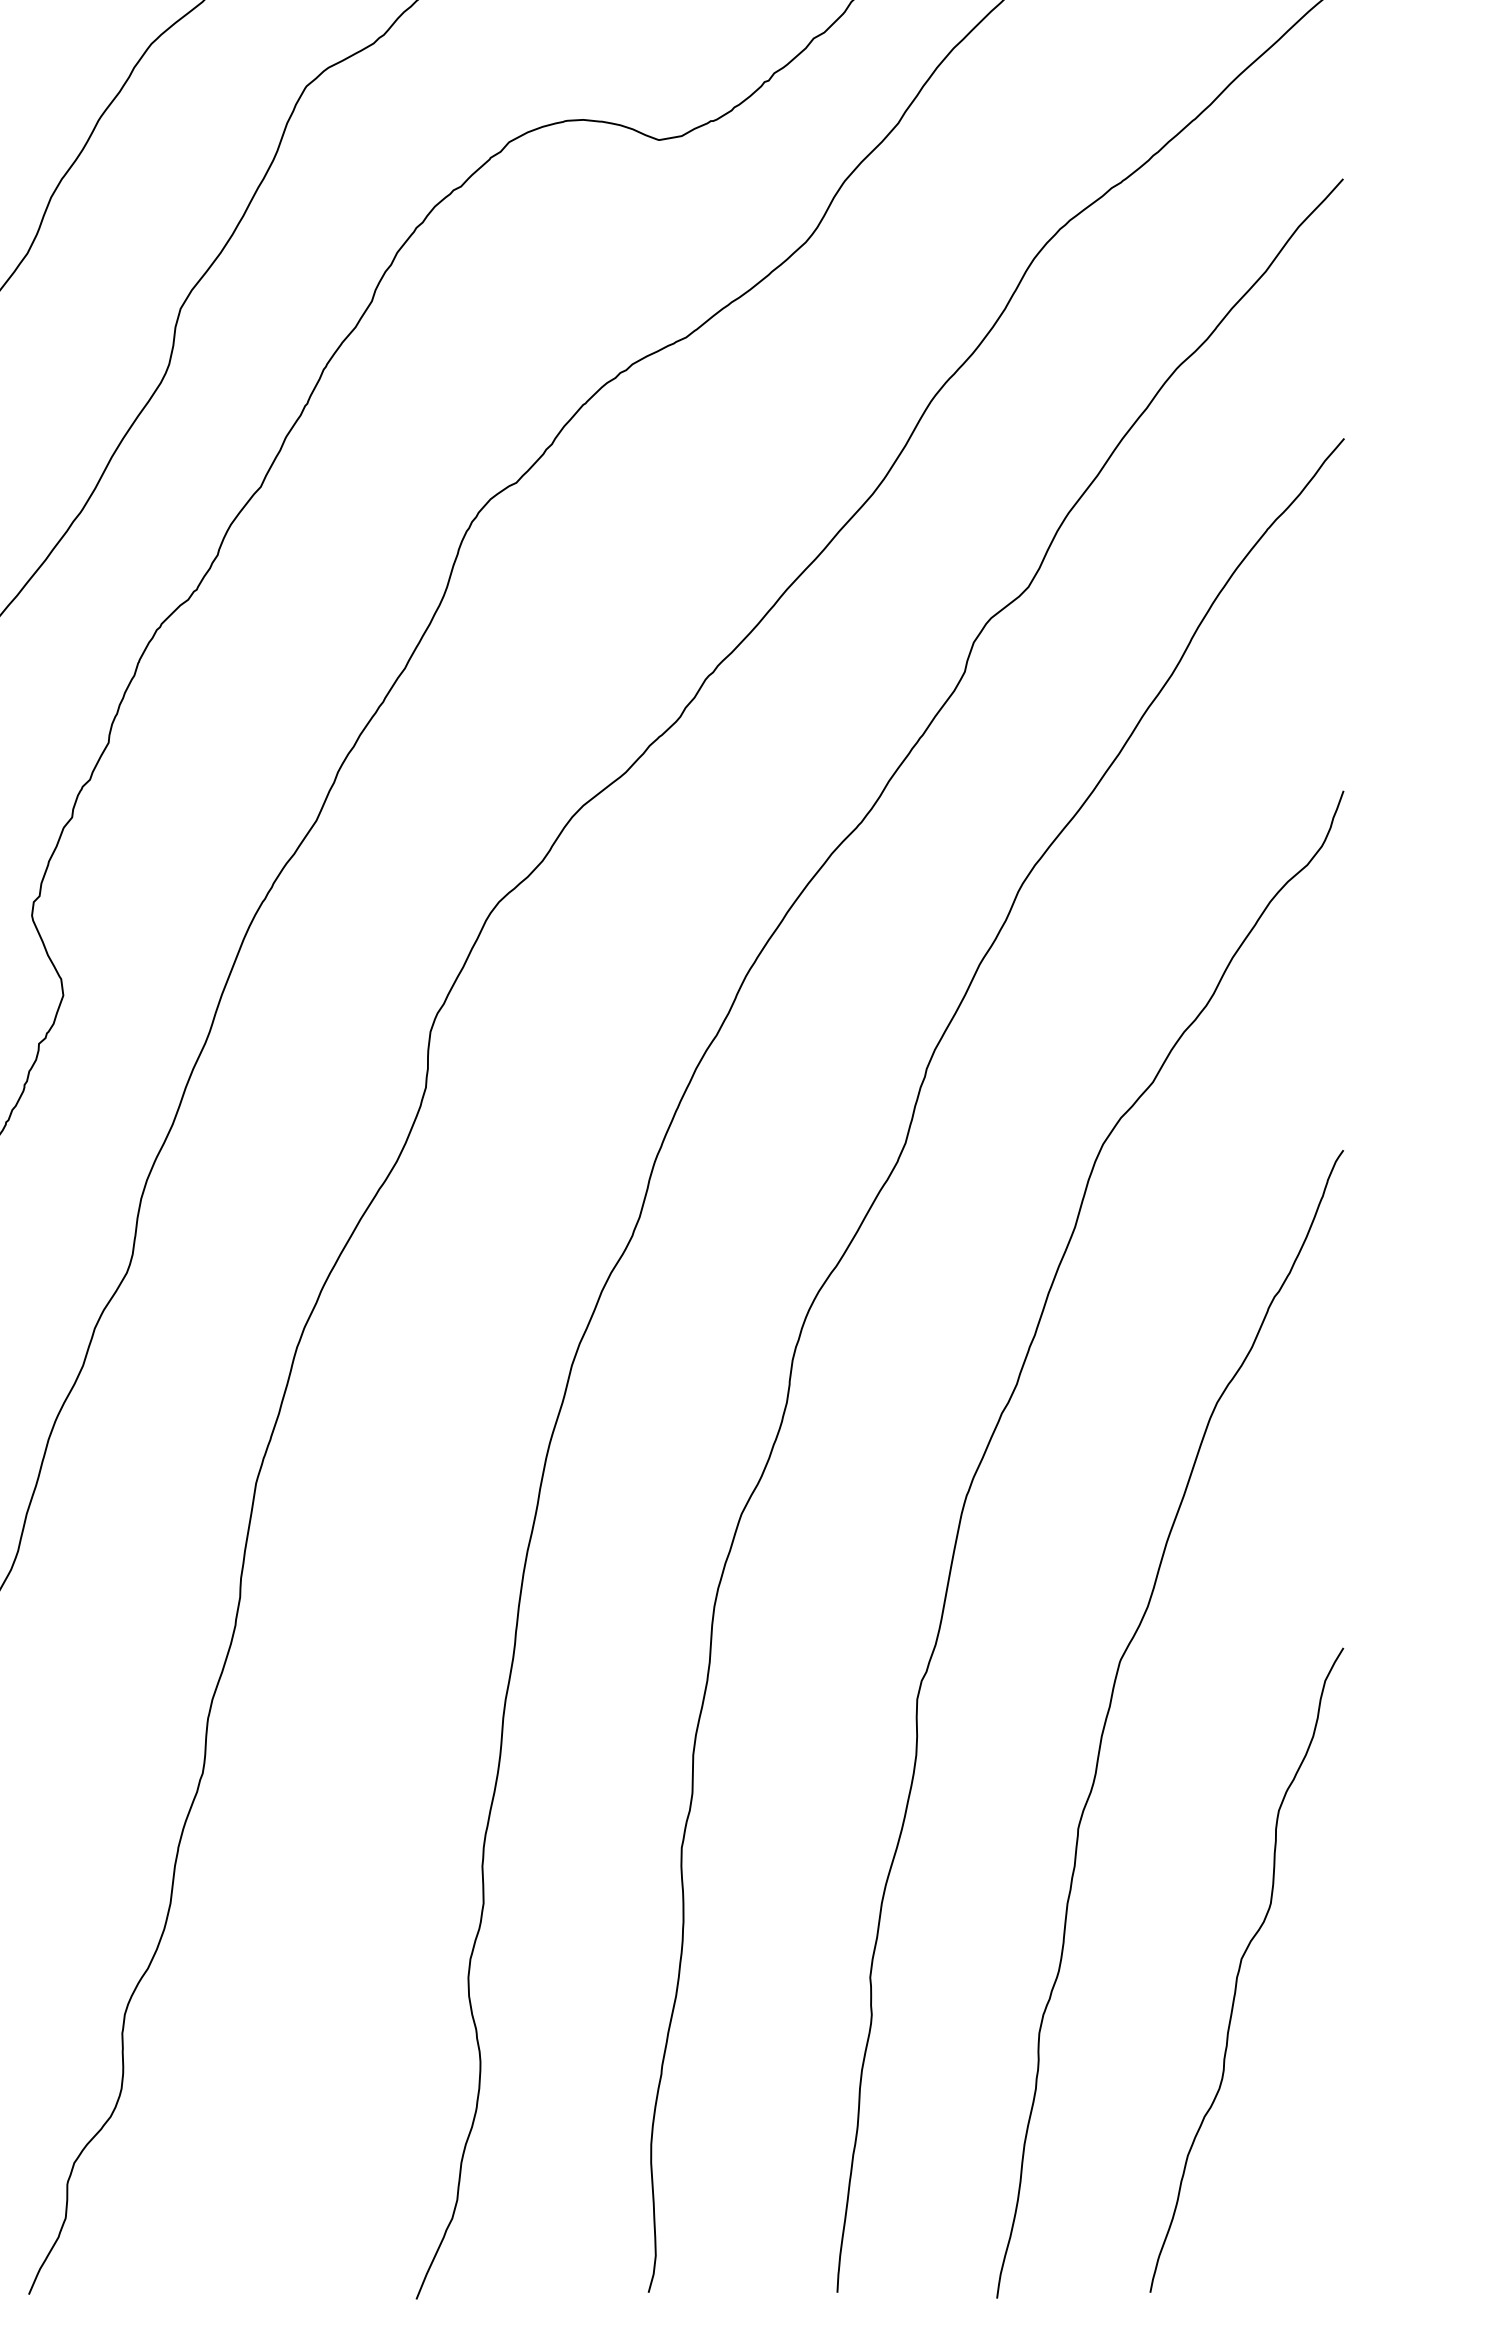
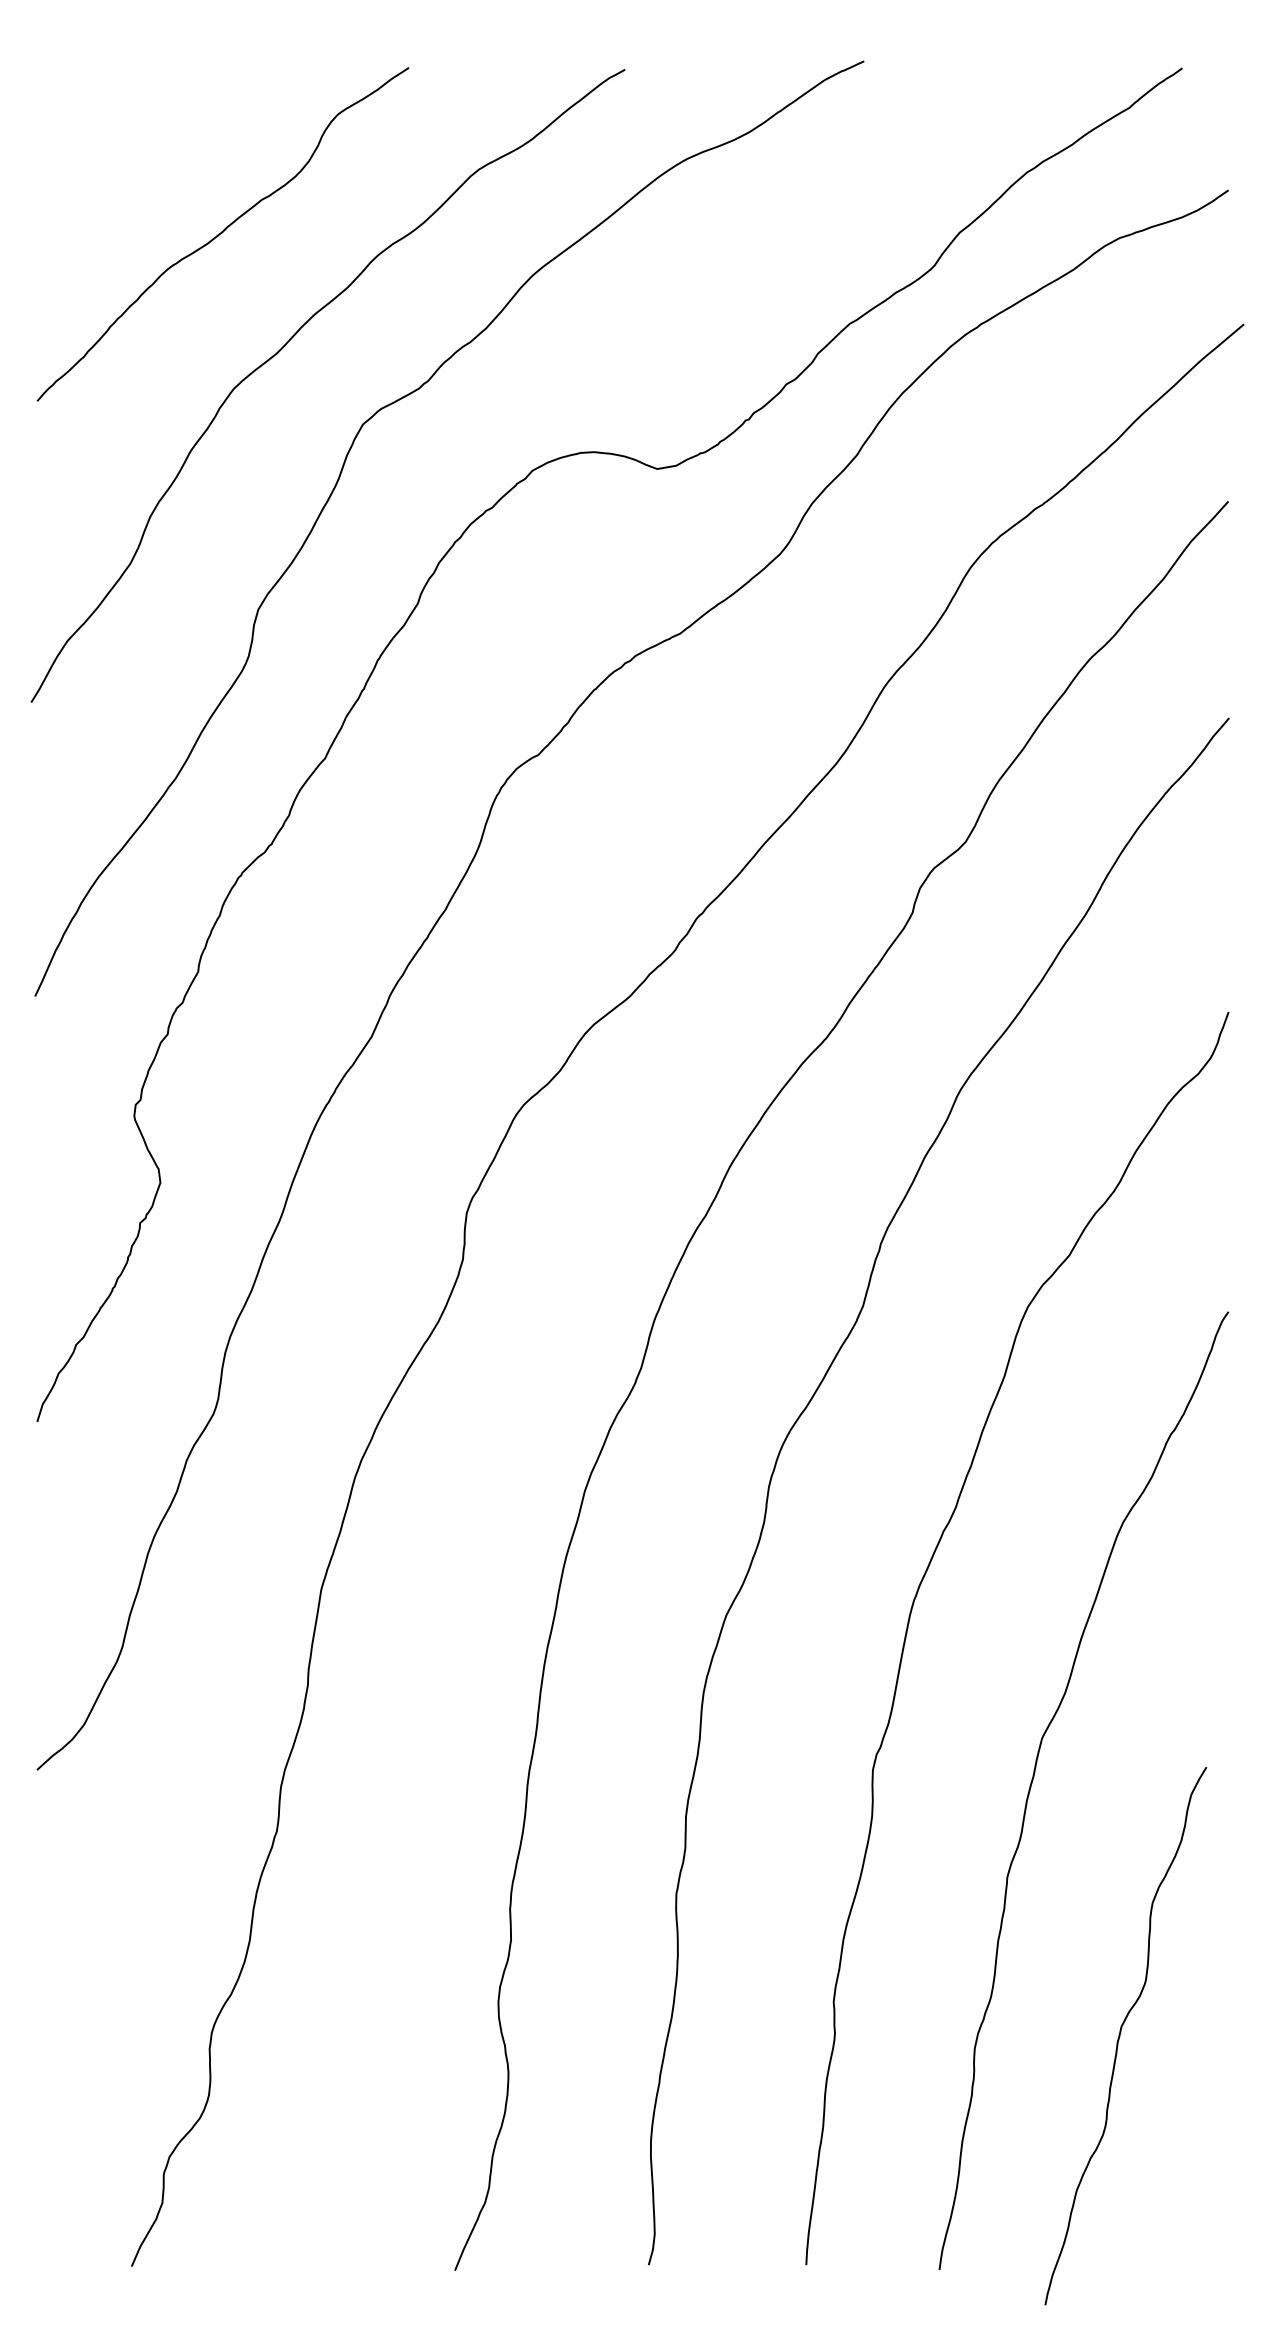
curve: (1240, 1970) -> (1120, 2036), moved

